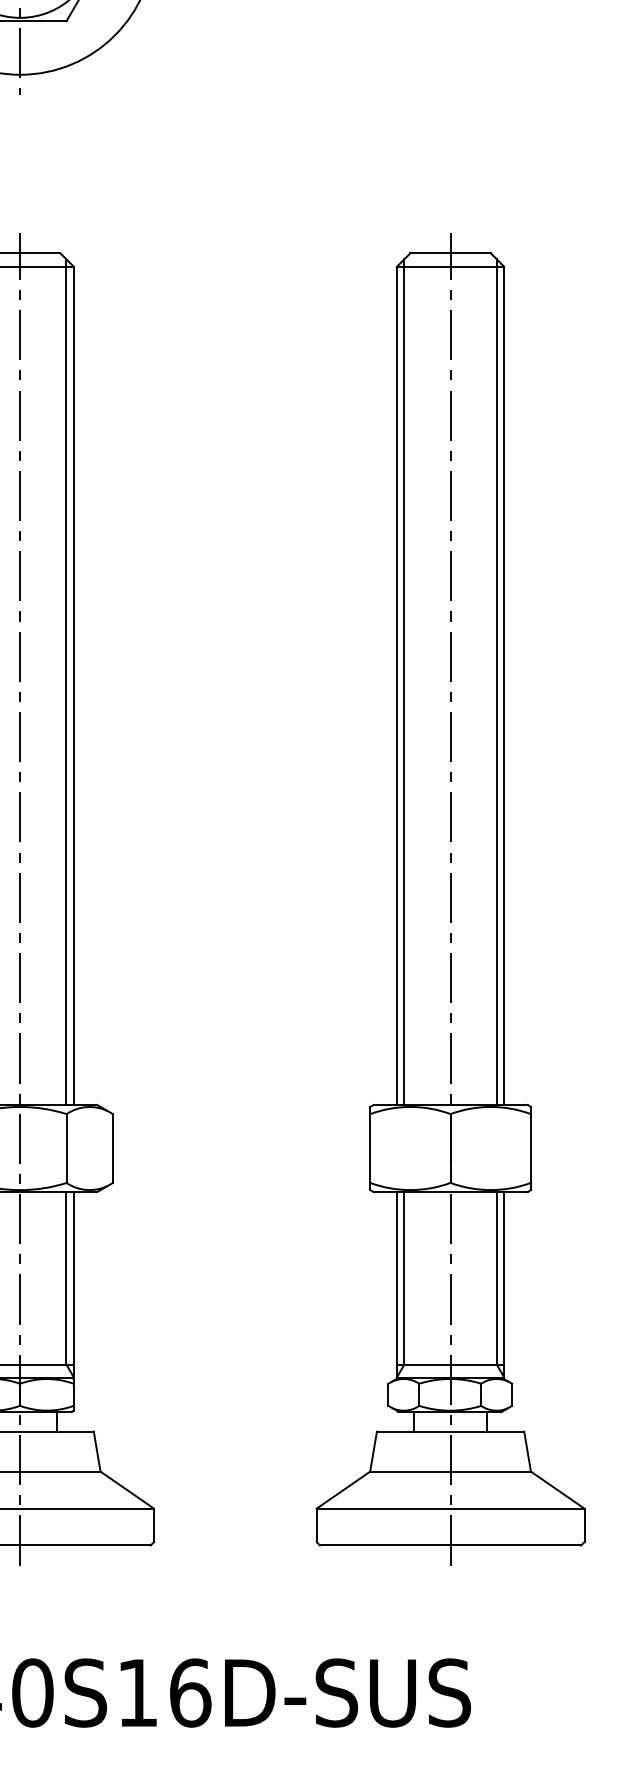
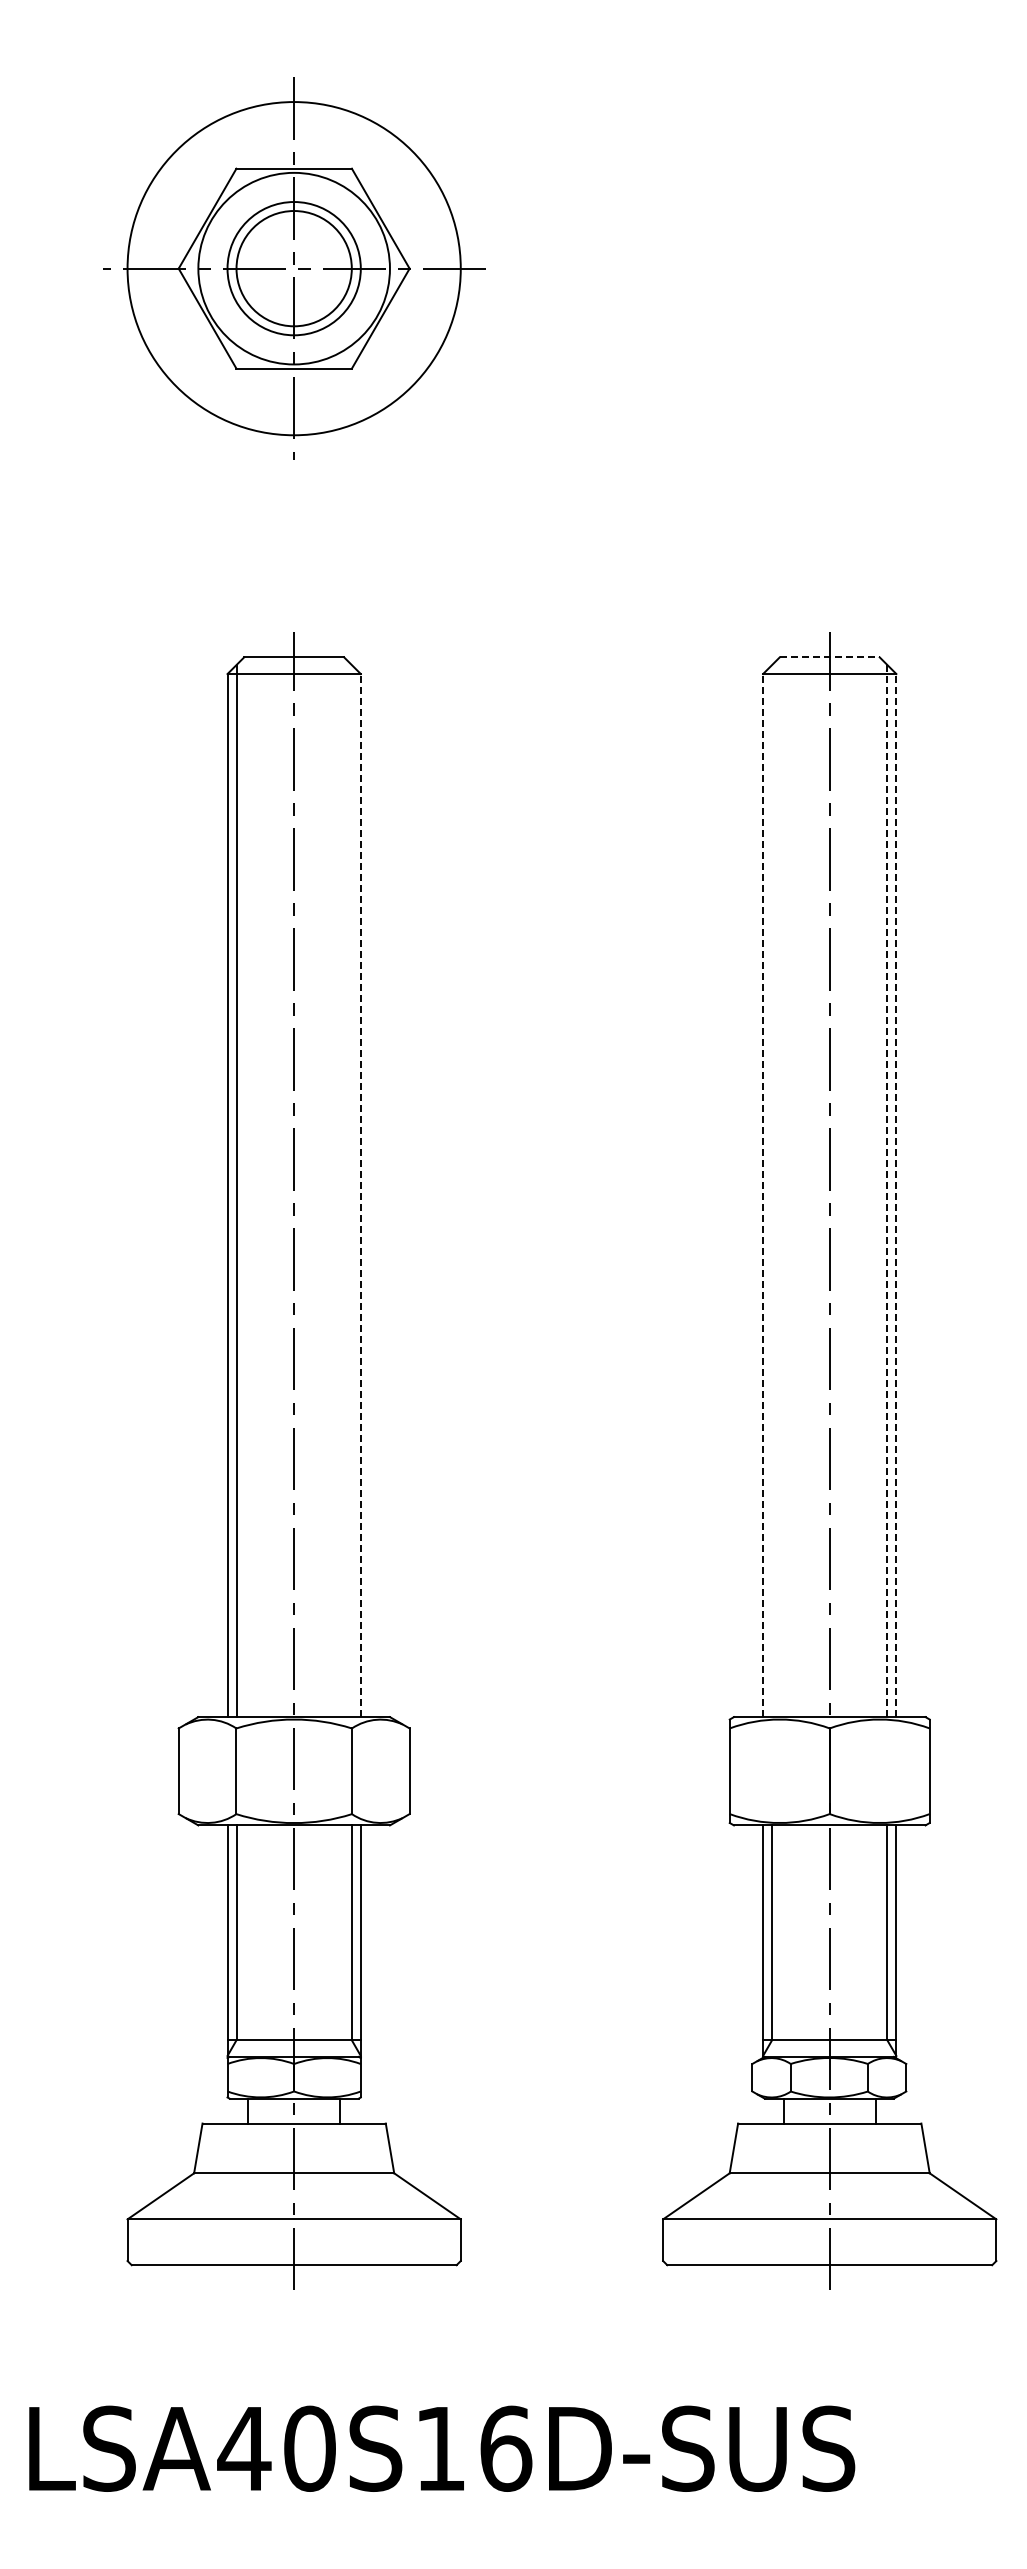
line: (450, 253) -> (829, 657), solid -> dashed
line: (497, 681) -> (887, 1190), solid -> dashed
line: (66, 682) -> (351, 1191), removed
line: (404, 682) -> (772, 1191), removed
line: (73, 685) -> (360, 1195), solid -> dashed
line: (397, 685) -> (763, 1195), solid -> dashed
line: (504, 685) -> (896, 1195), solid -> dashed

